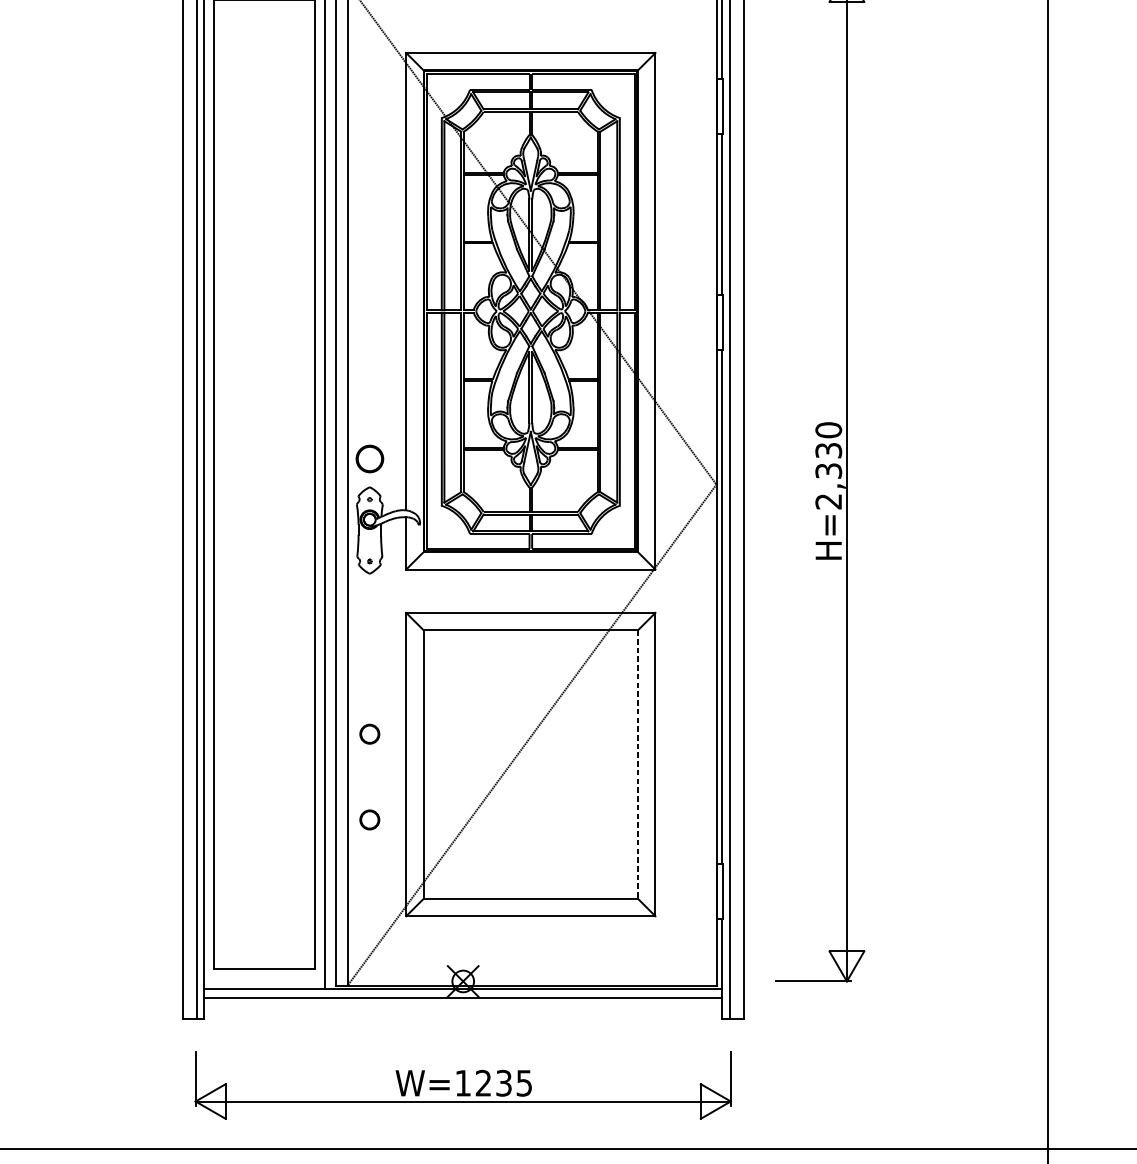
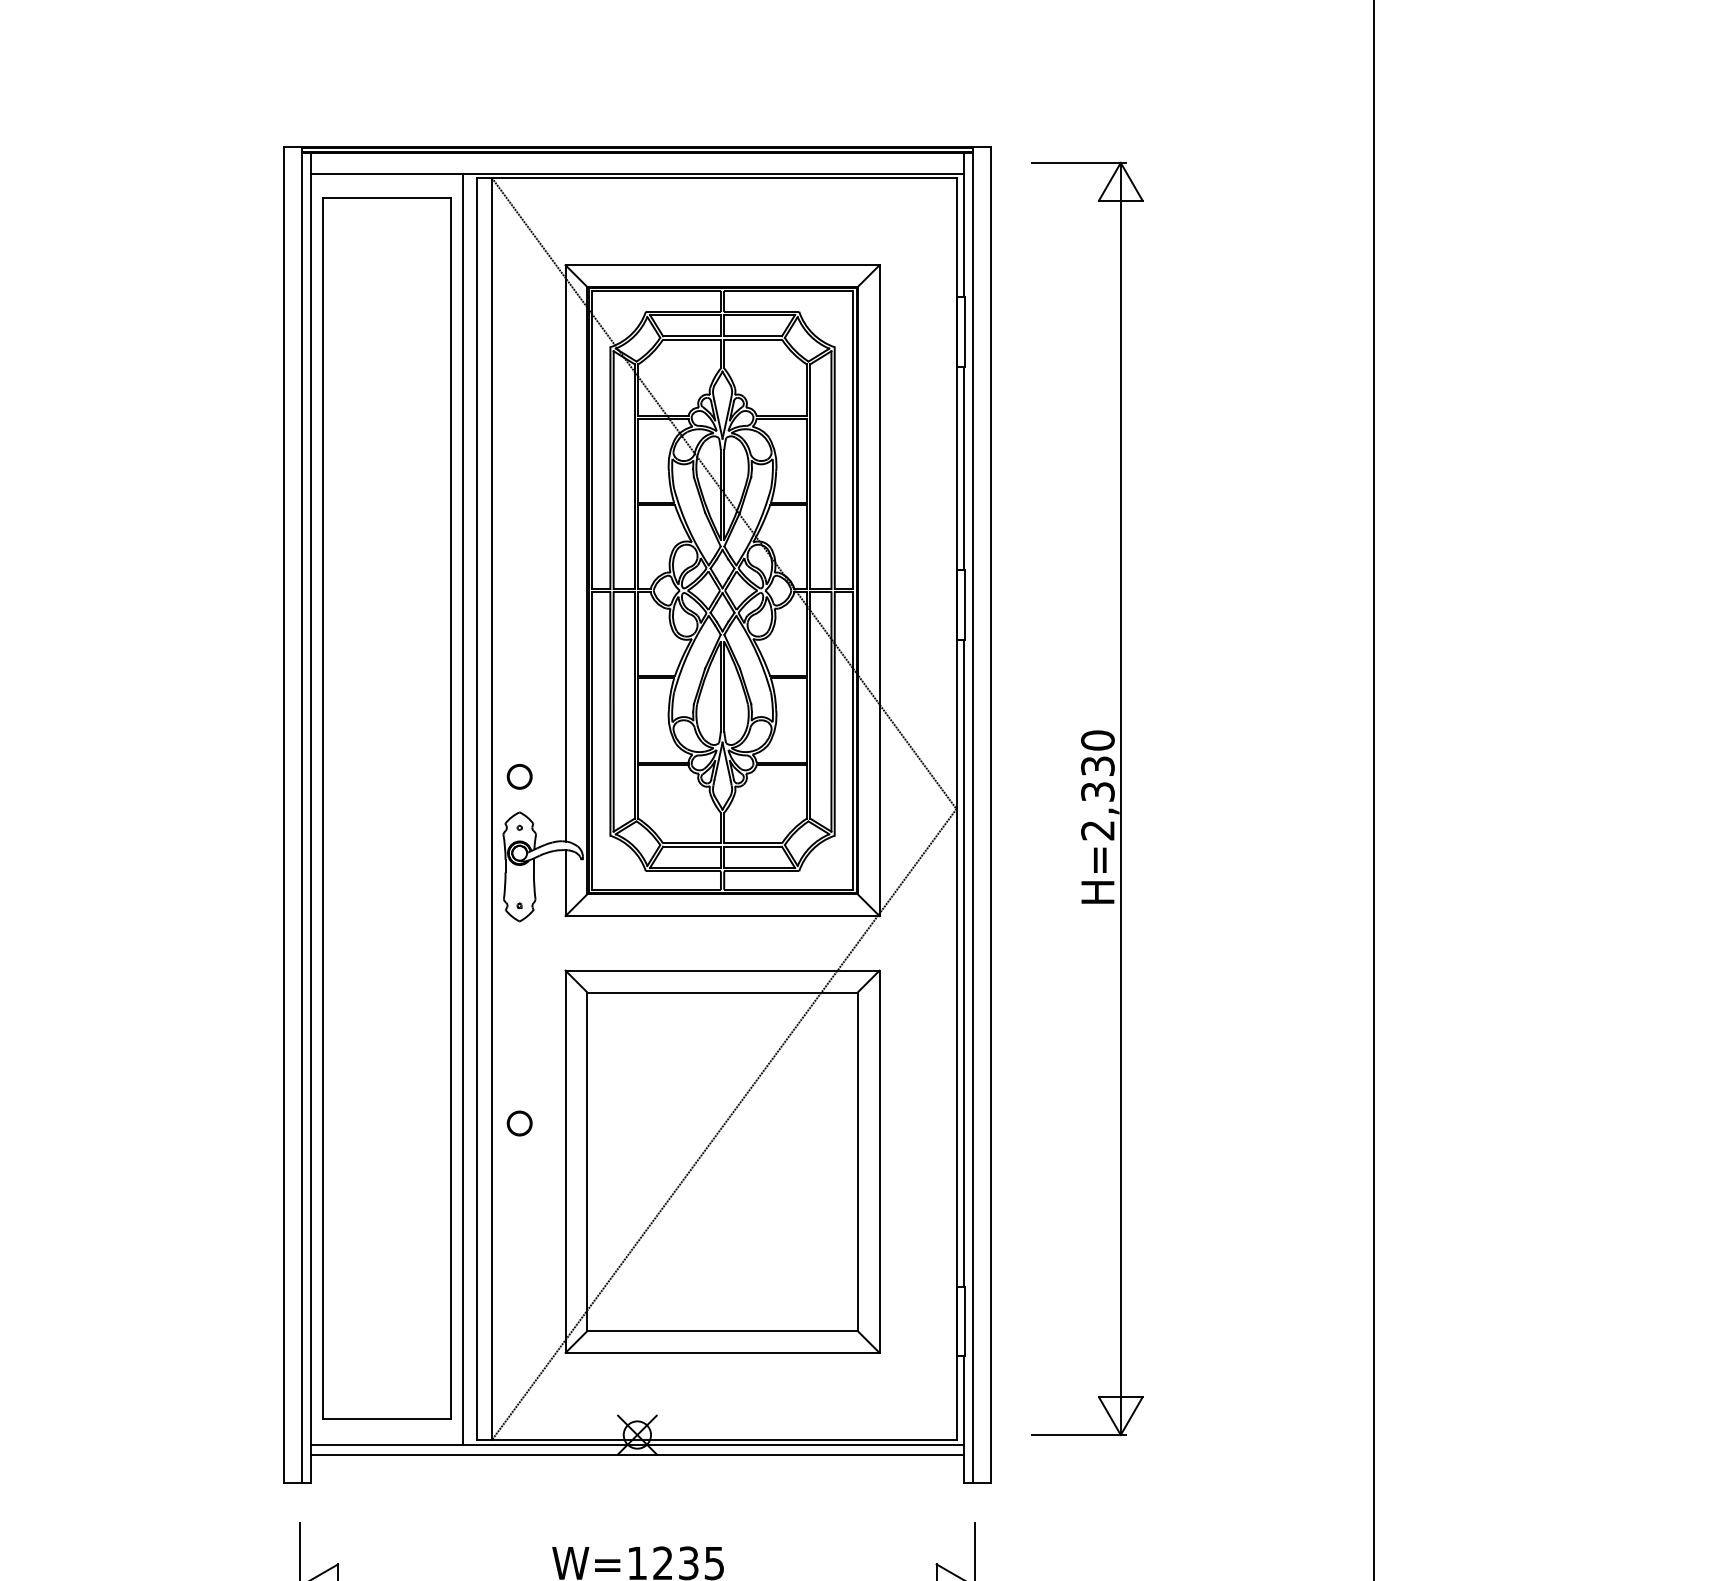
circle: (369, 458) -> (519, 776), size x0.71
line: (637, 765) -> (857, 1162), dashed -> solid
circle: (369, 819) -> (519, 1231), removed

